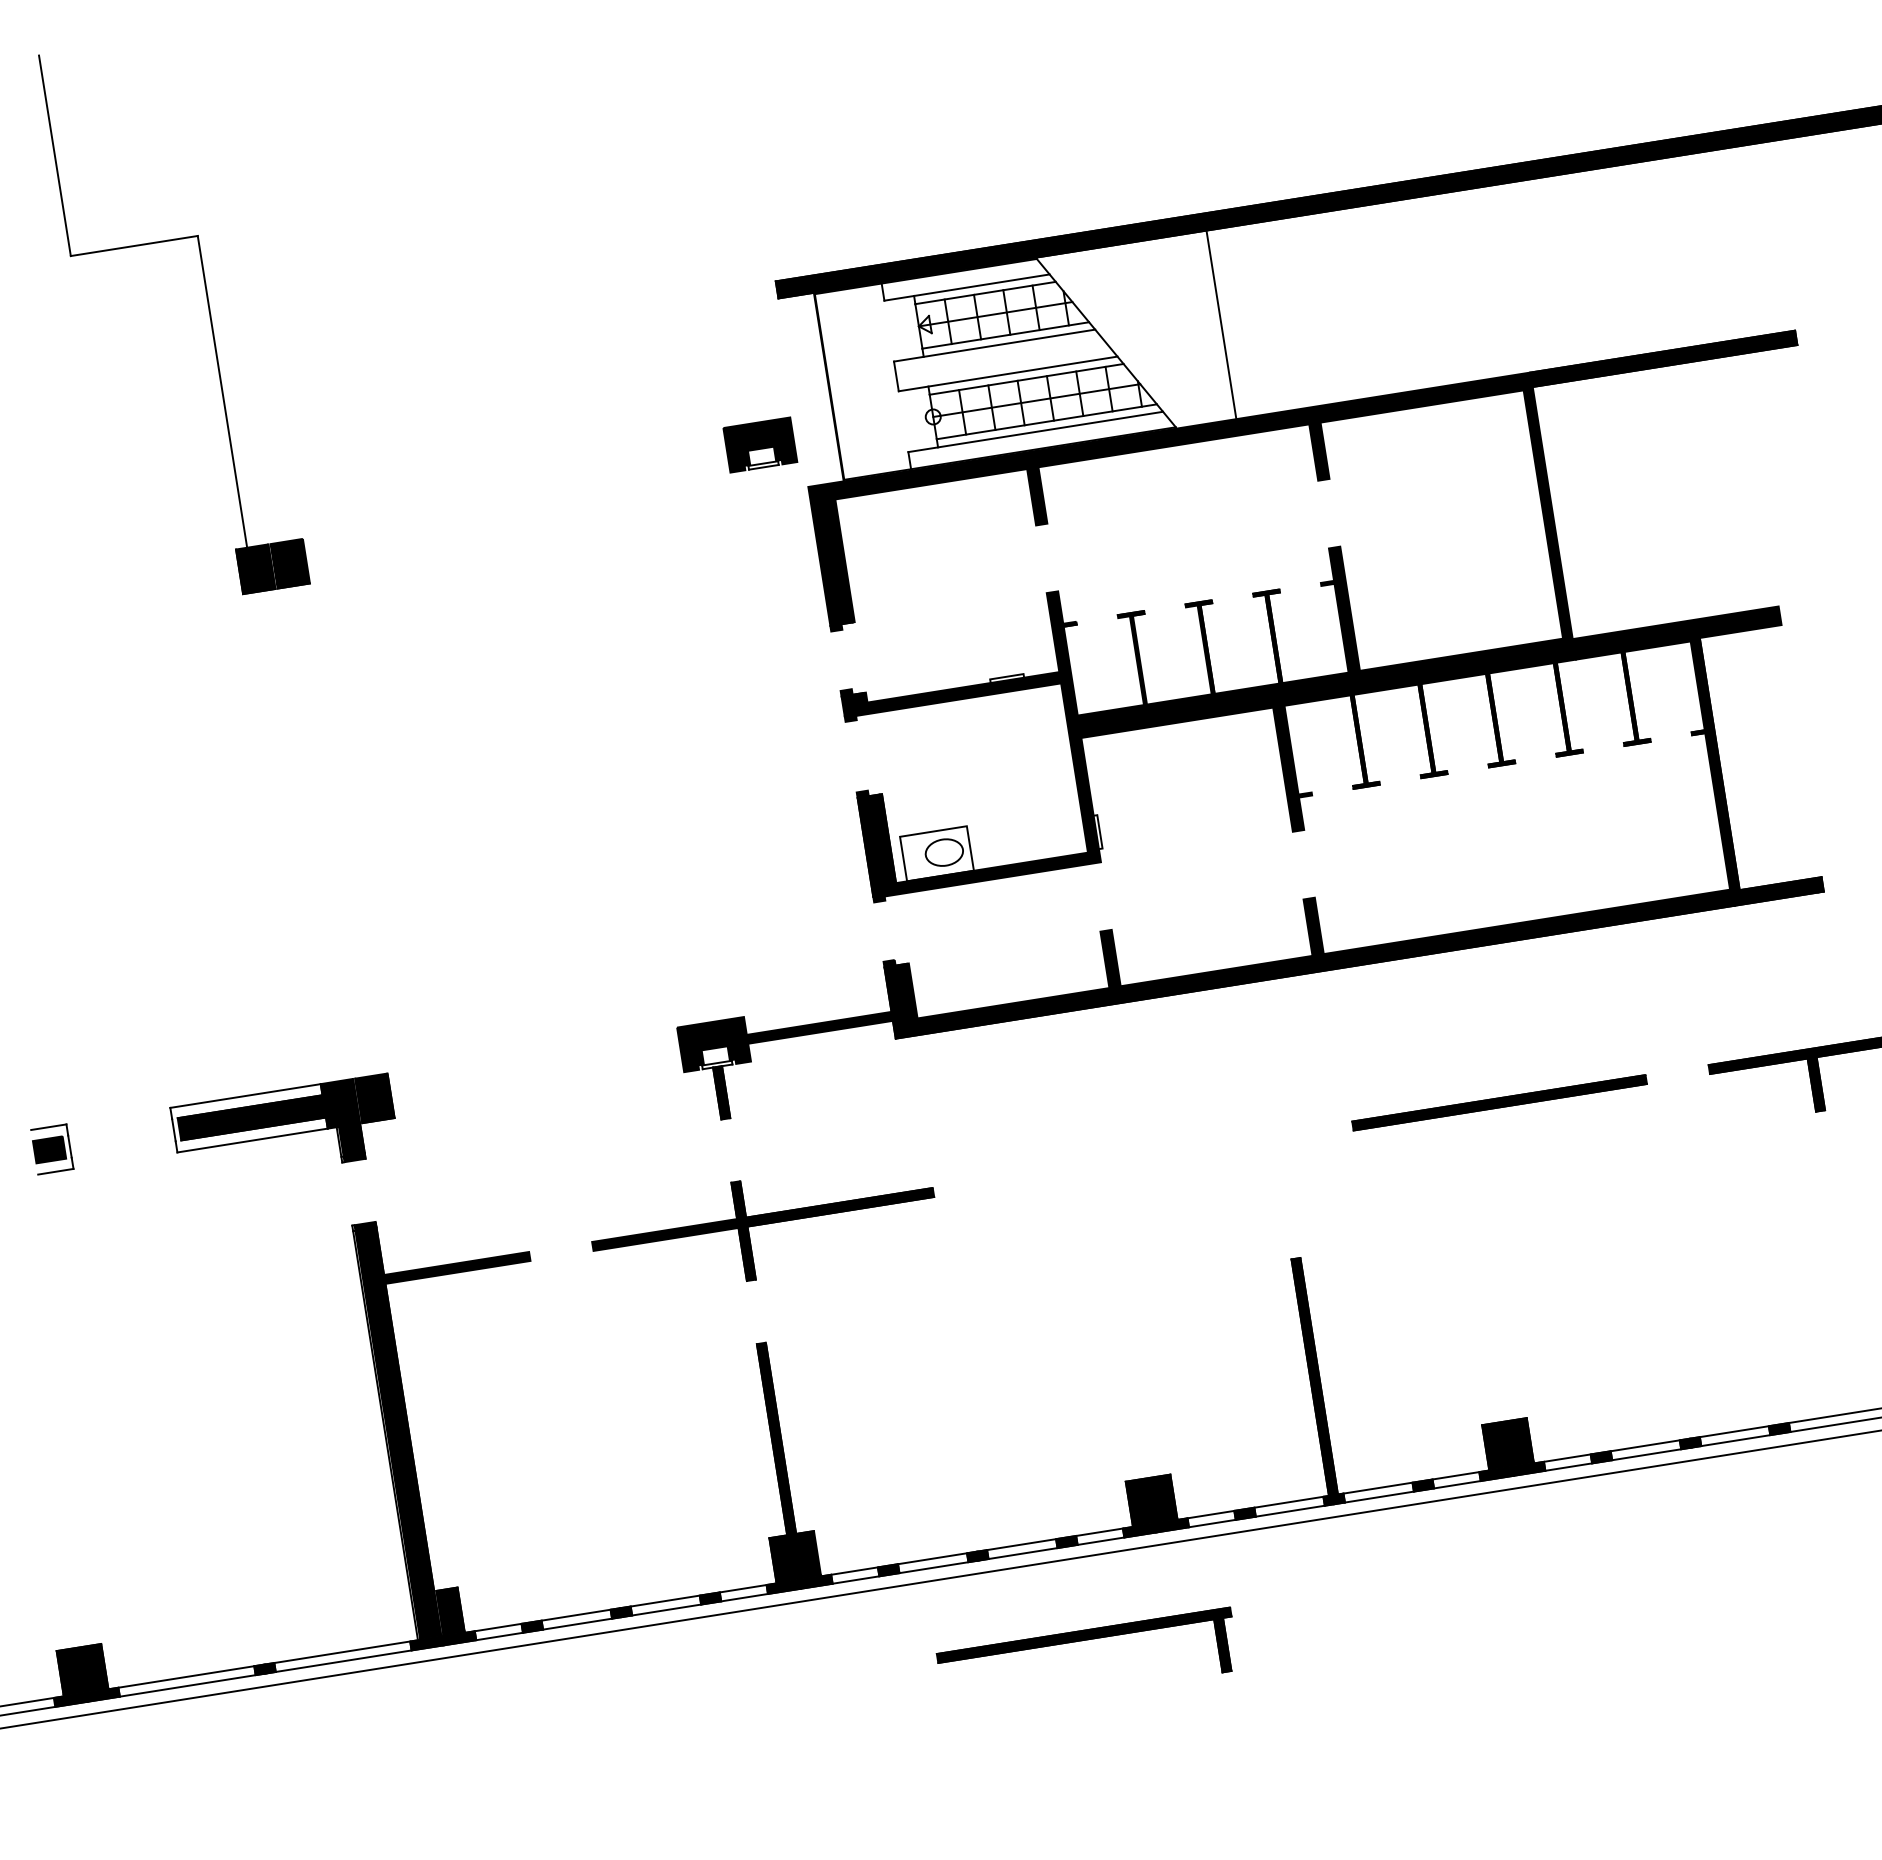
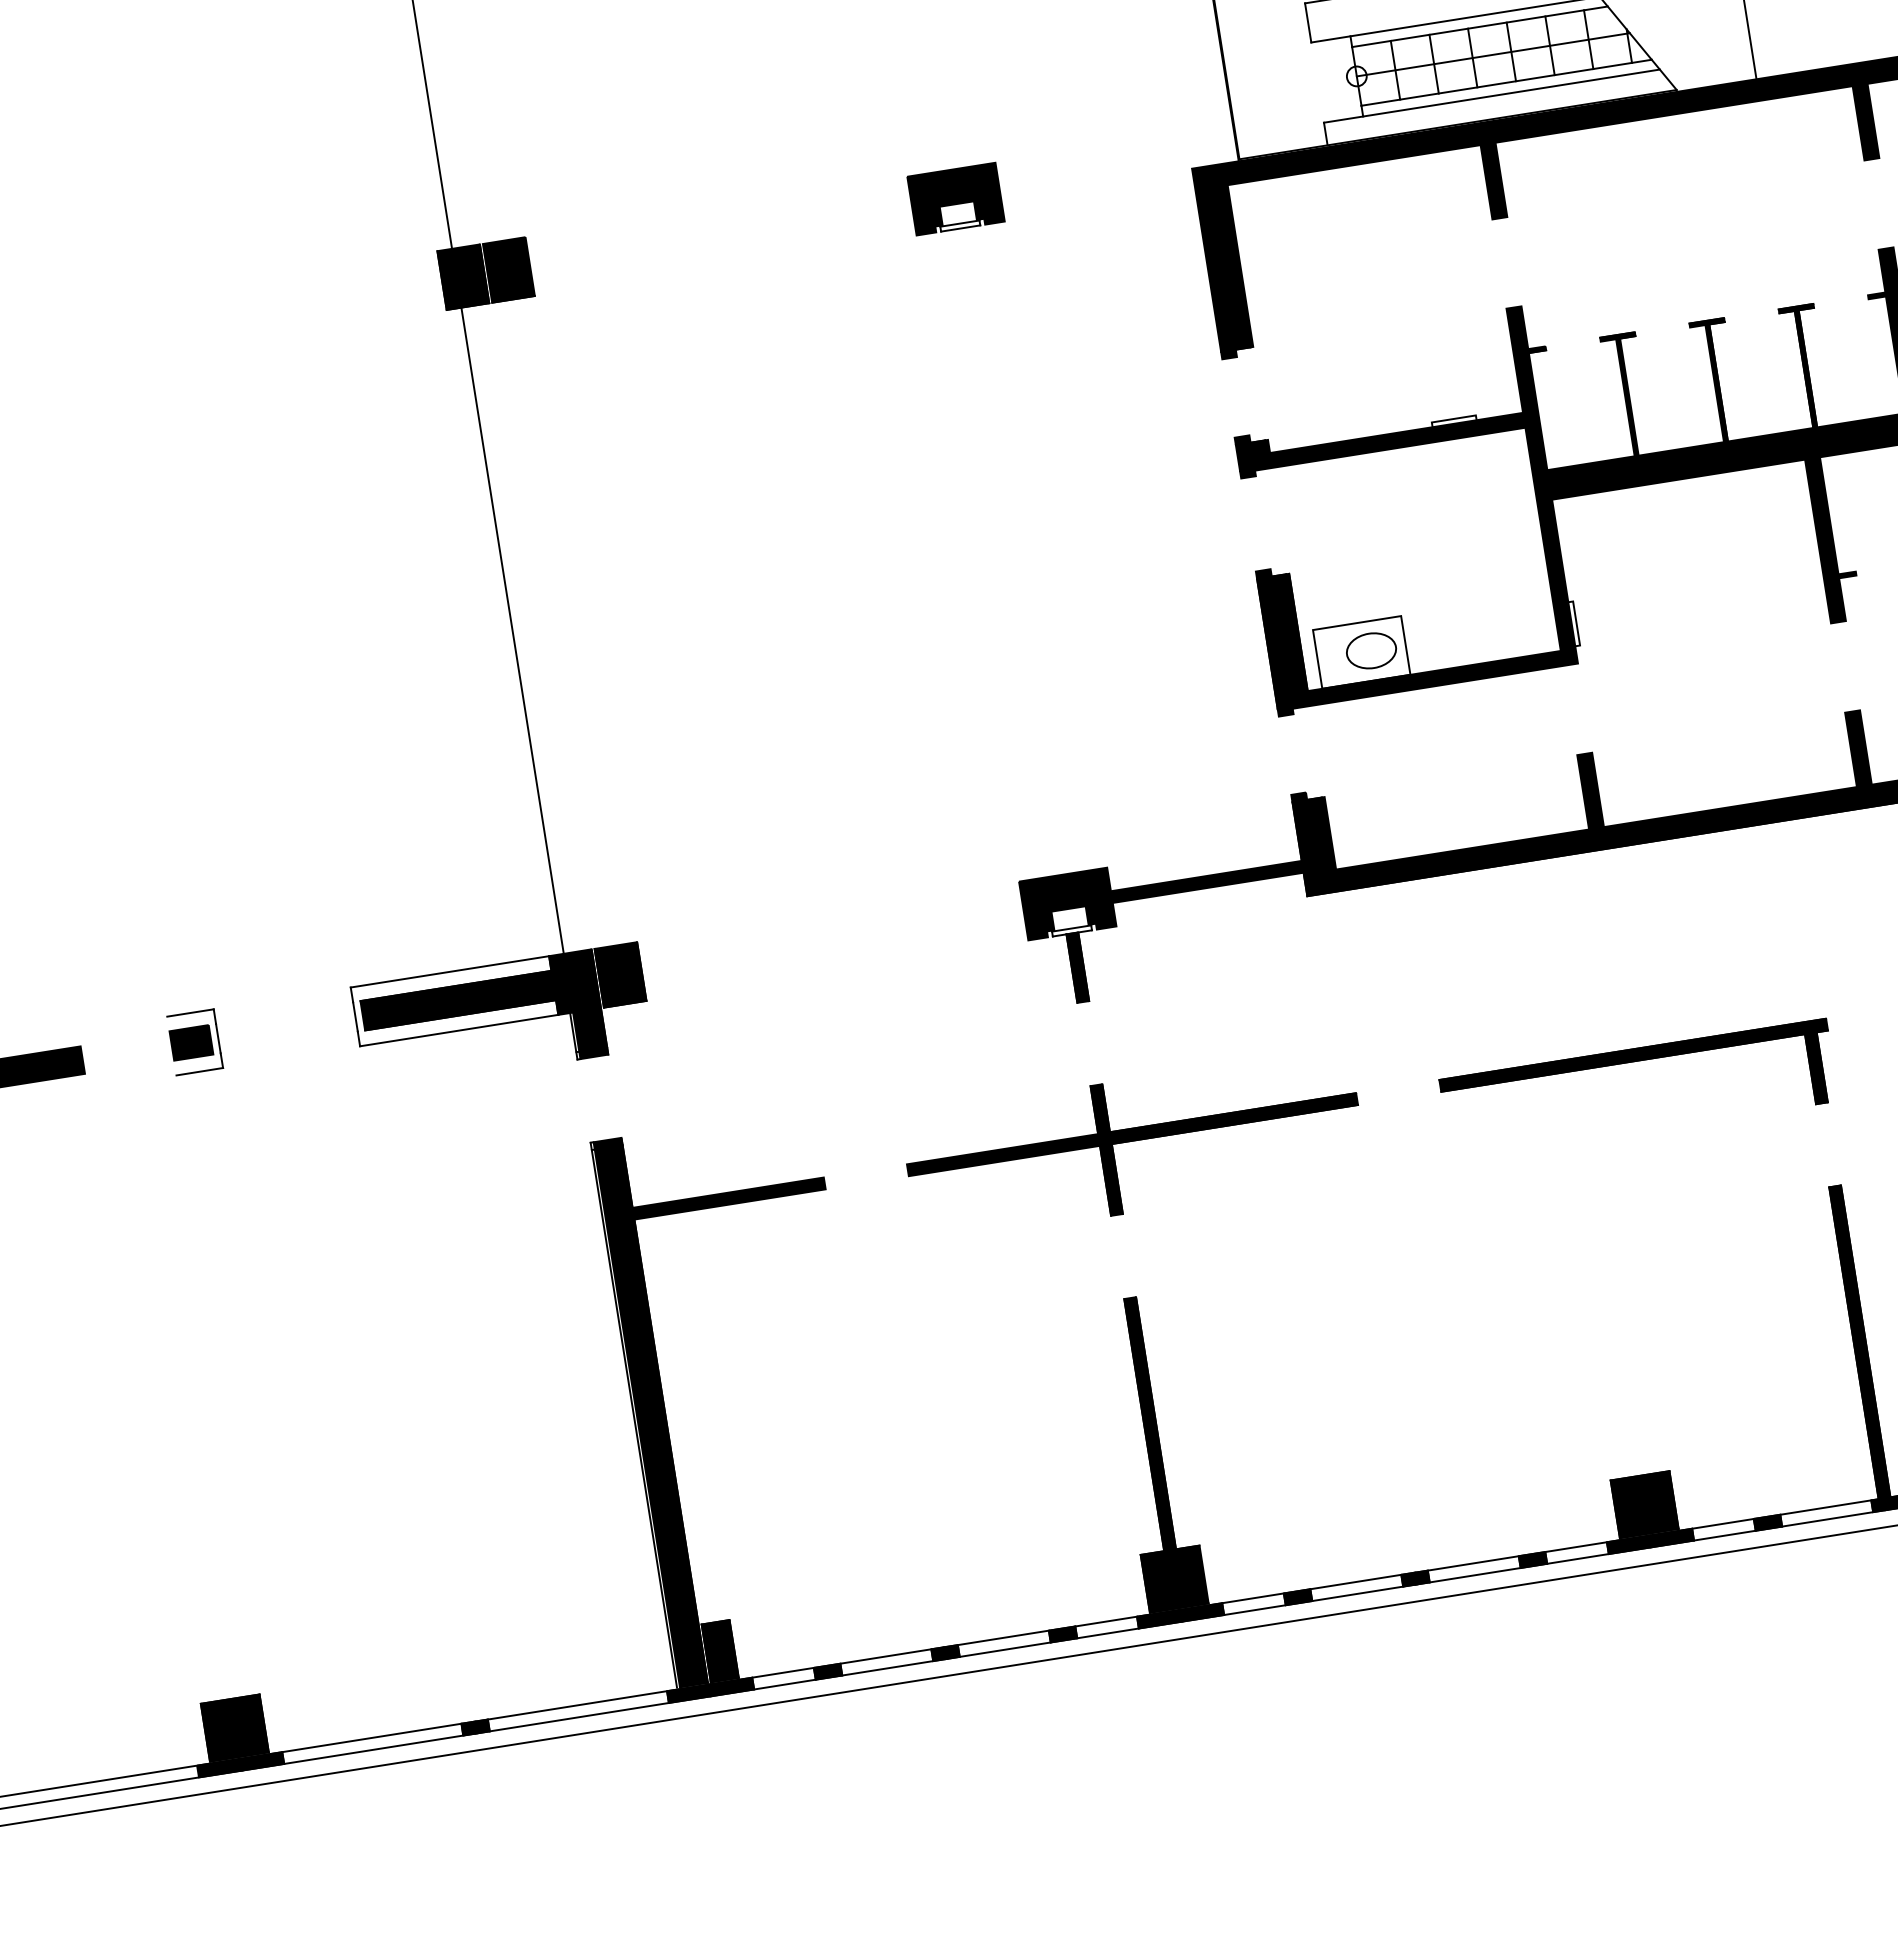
part: (760, 444) -> (956, 198), moved
line: (292, 837) -> (511, 630), added
part: (1083, 1639) -> (1632, 1060), moved

